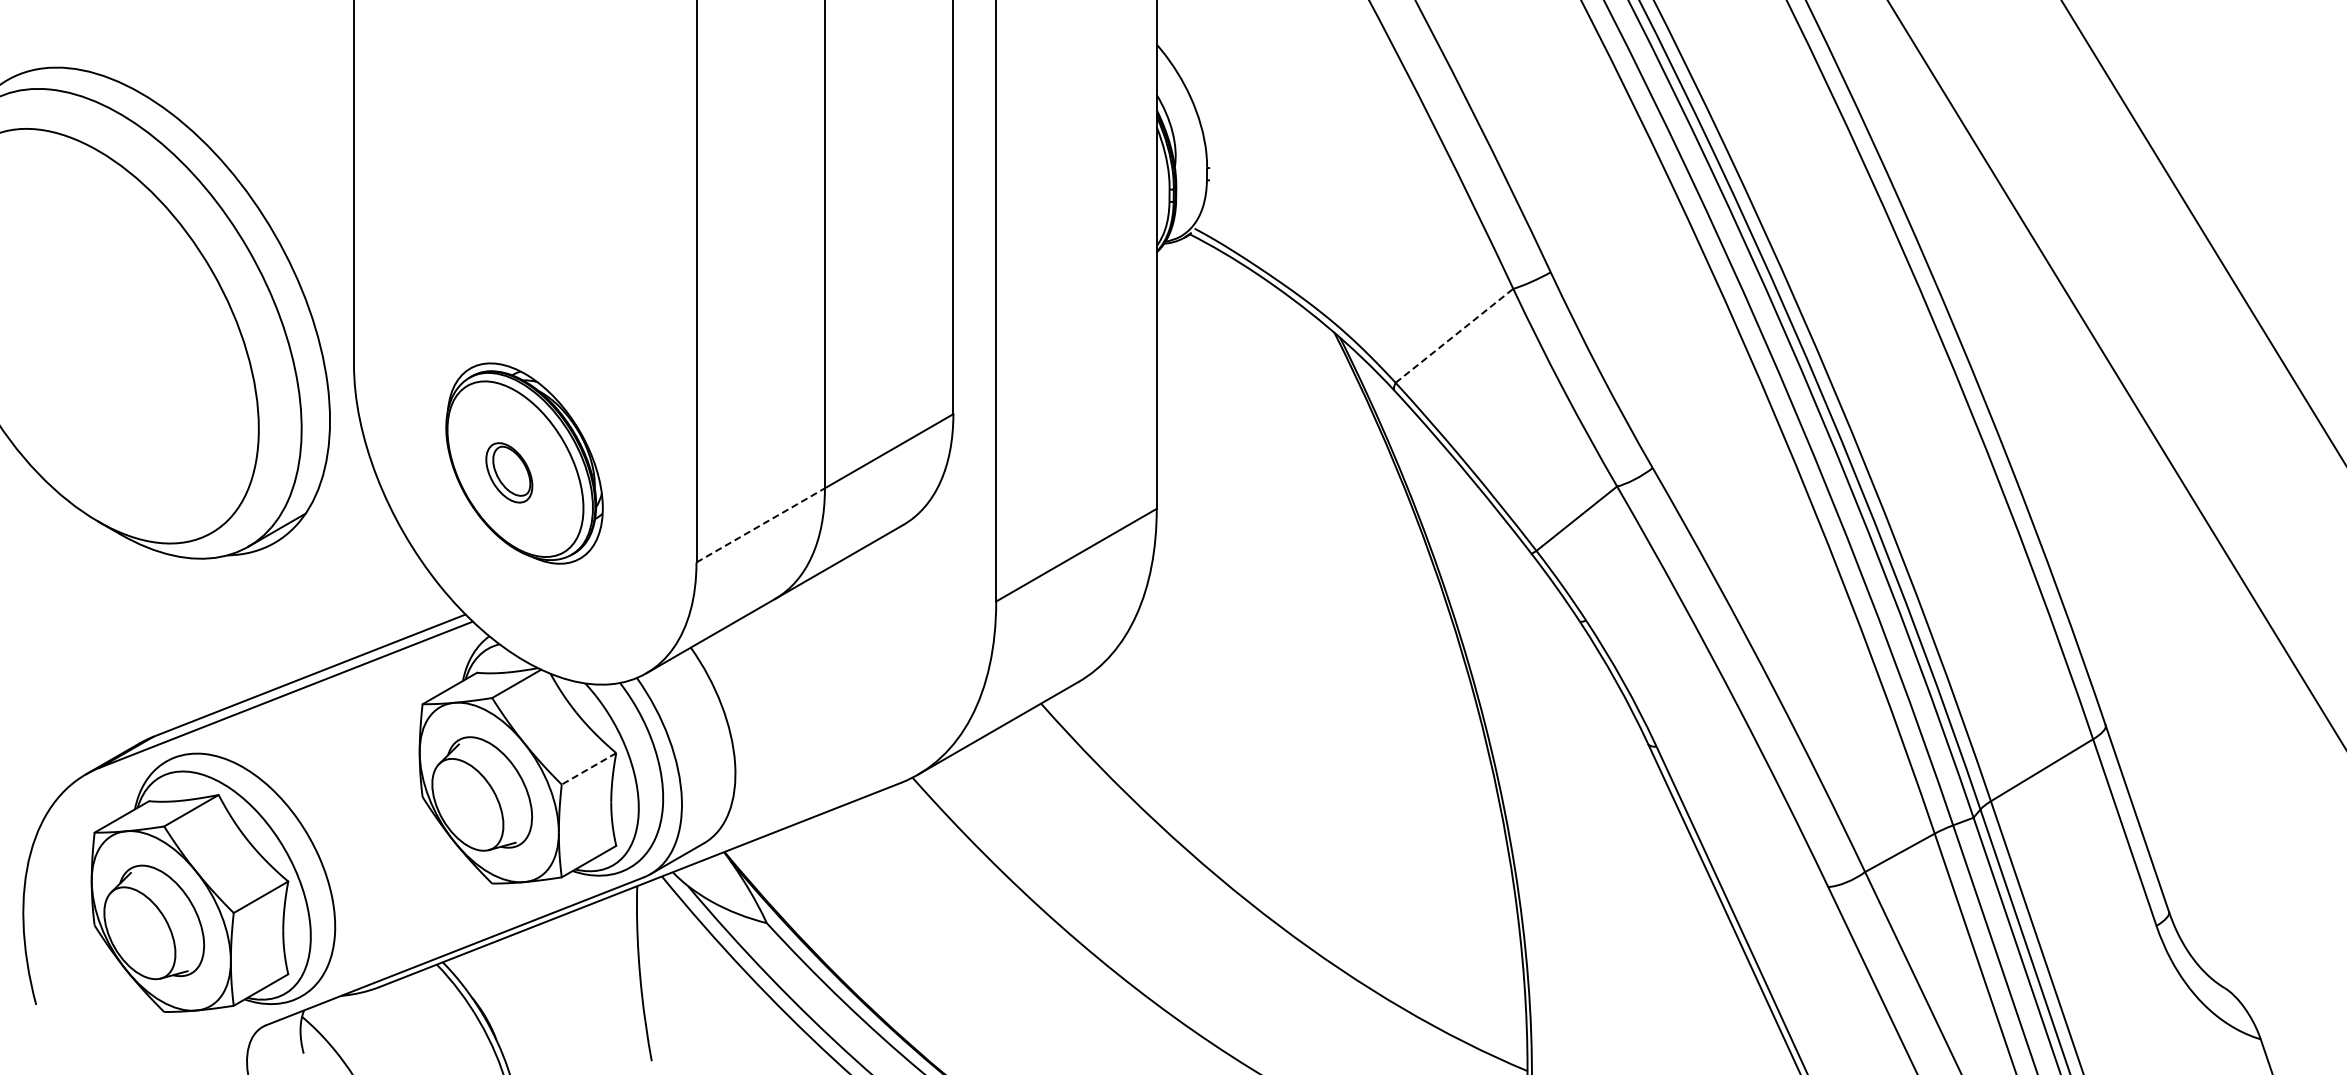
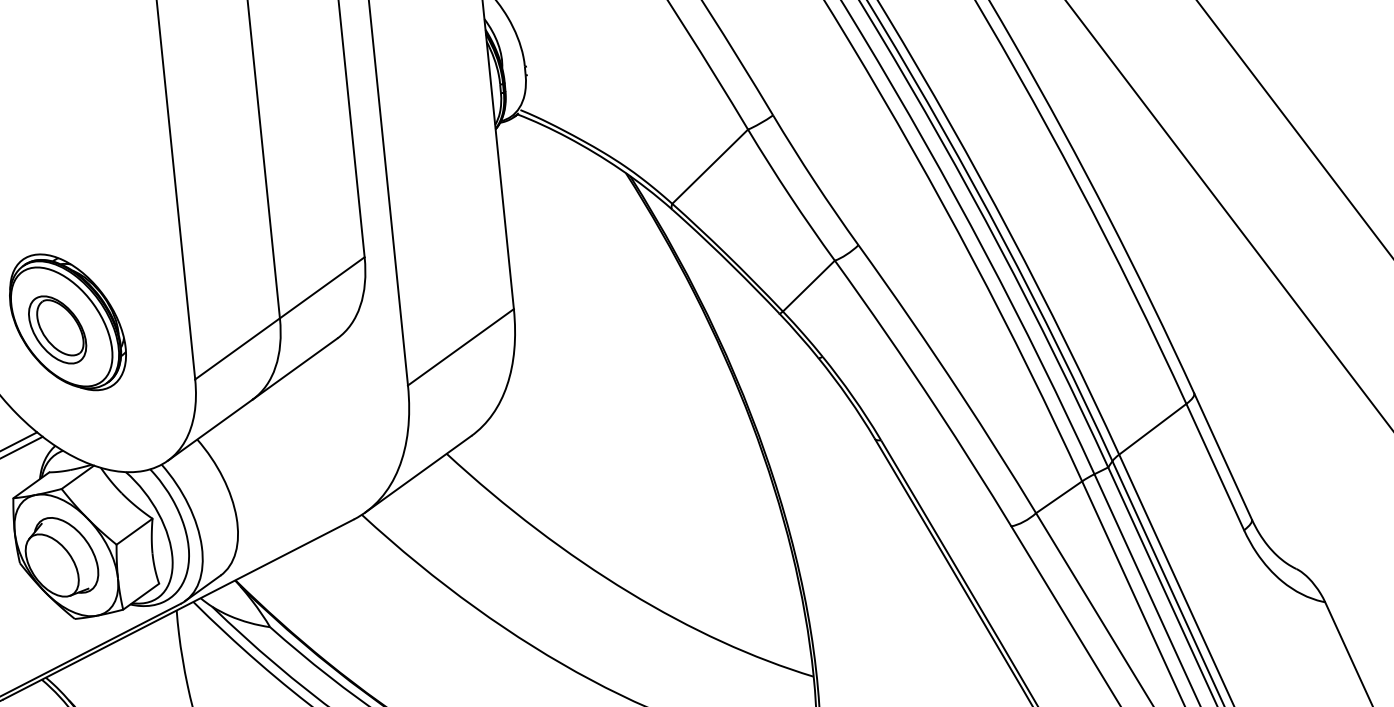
line: (1454, 335) -> (710, 166), dashed -> solid
part: (509, 472) -> (57, 329), size x1.67
line: (761, 525) -> (238, 348), dashed -> solid
line: (588, 769) -> (134, 532), dashed -> solid

